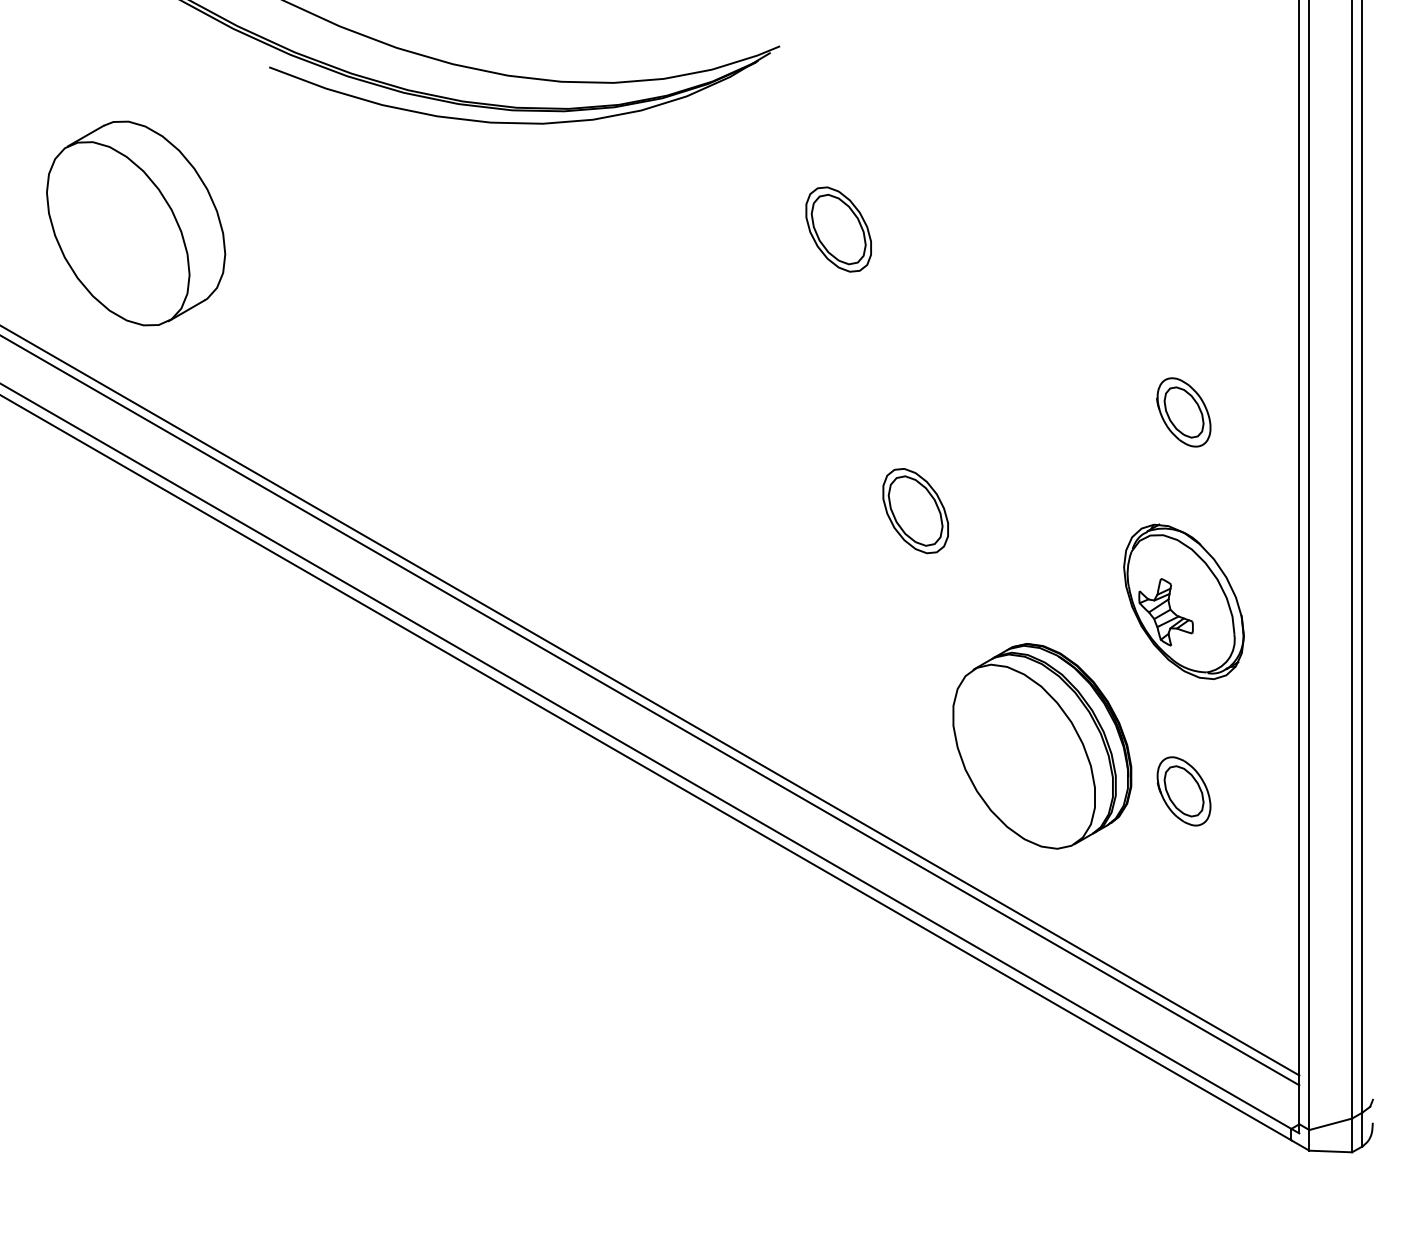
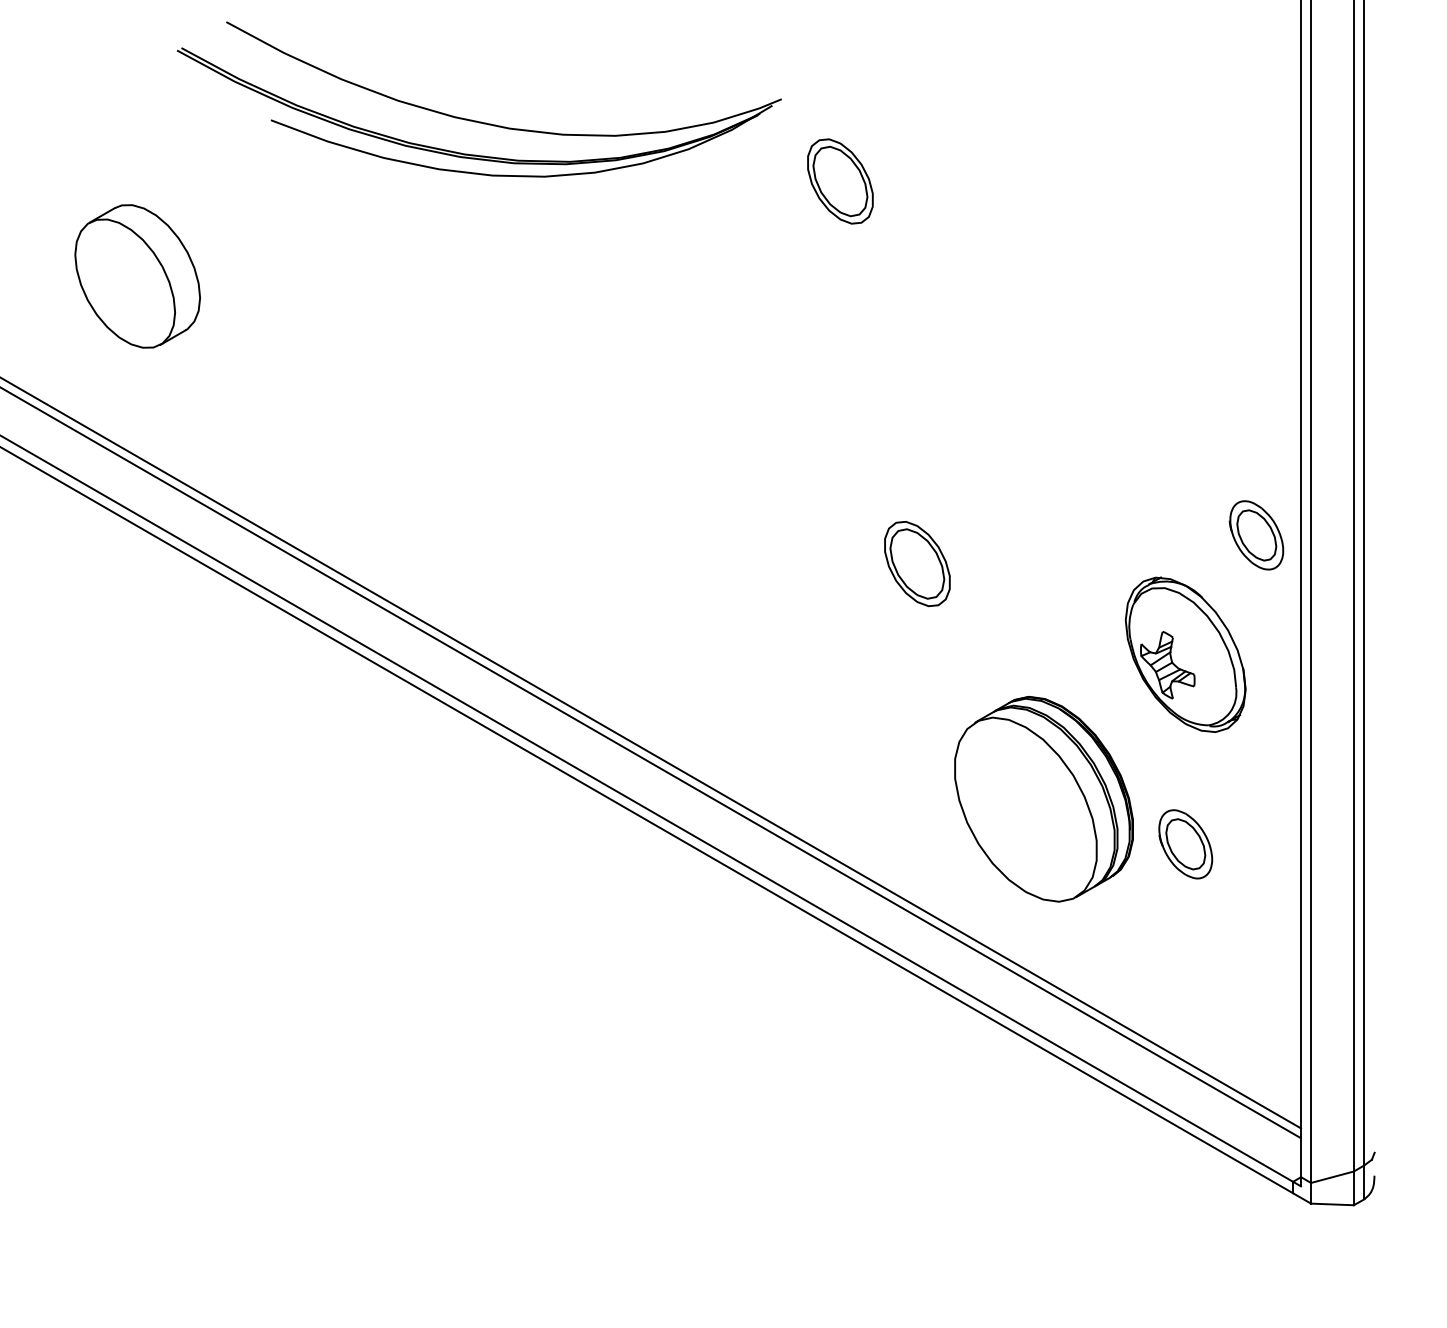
part: (135, 223) -> (137, 276), size x0.7
part: (838, 229) -> (840, 181), moved
part: (1183, 412) -> (1256, 535), moved

